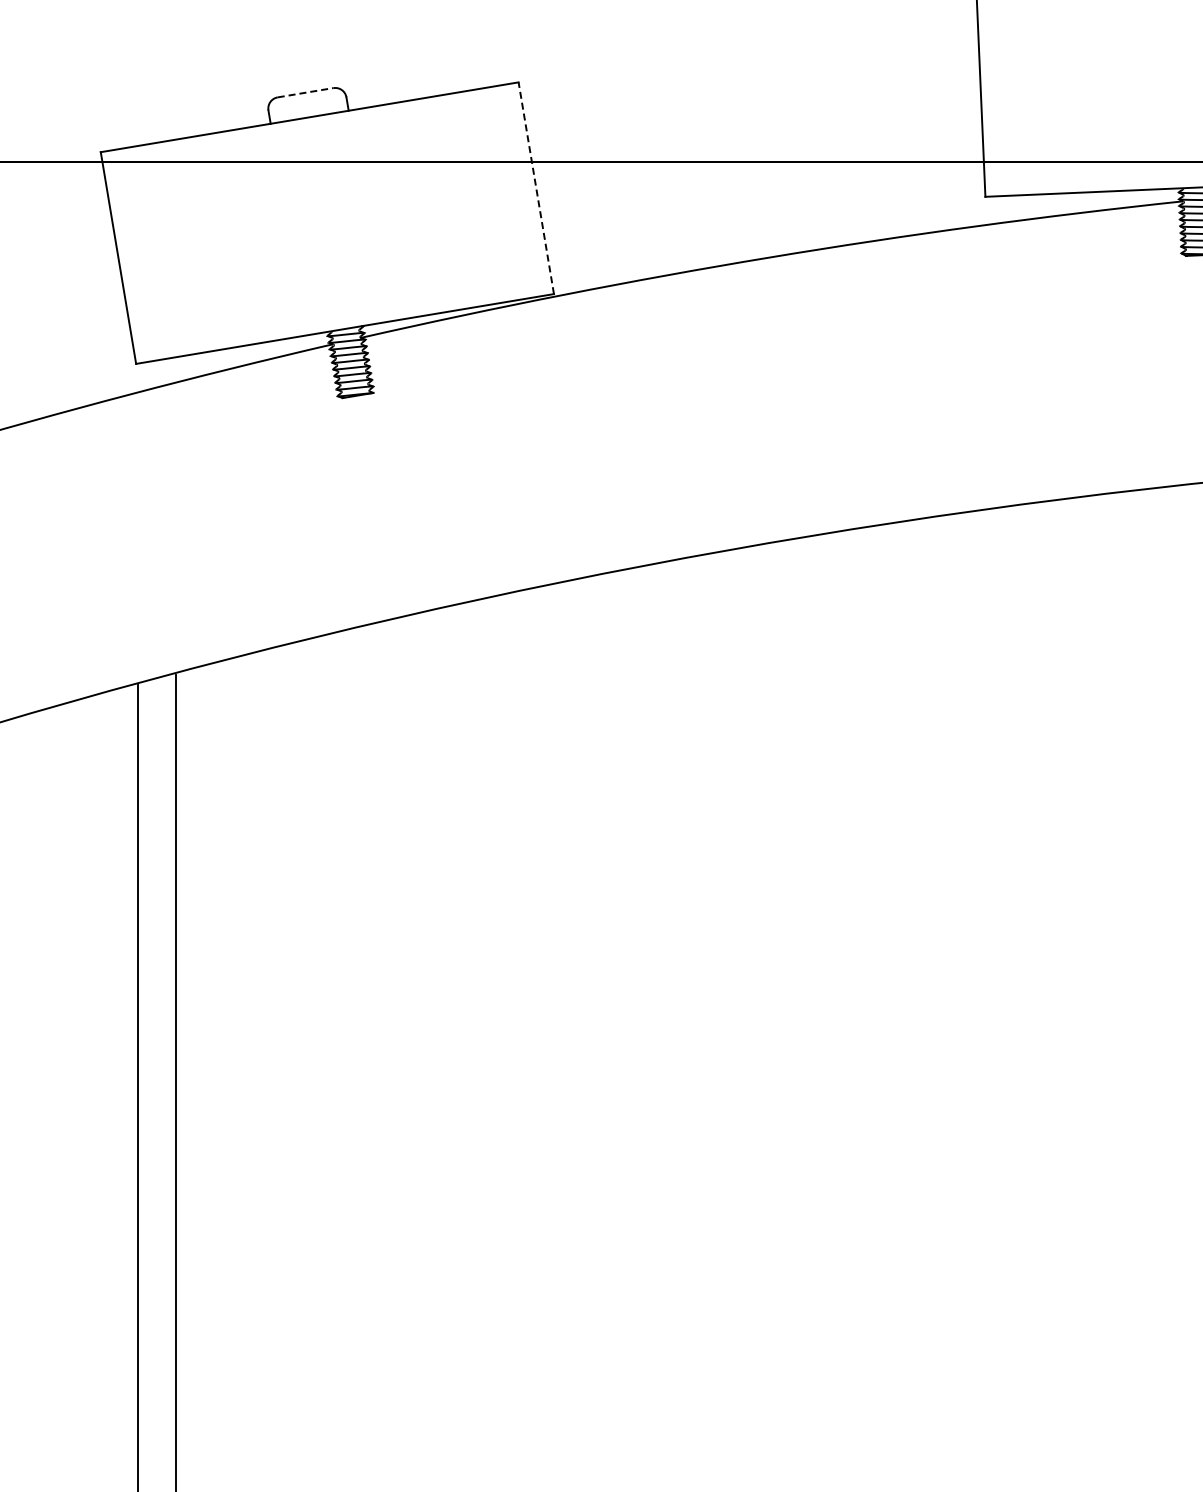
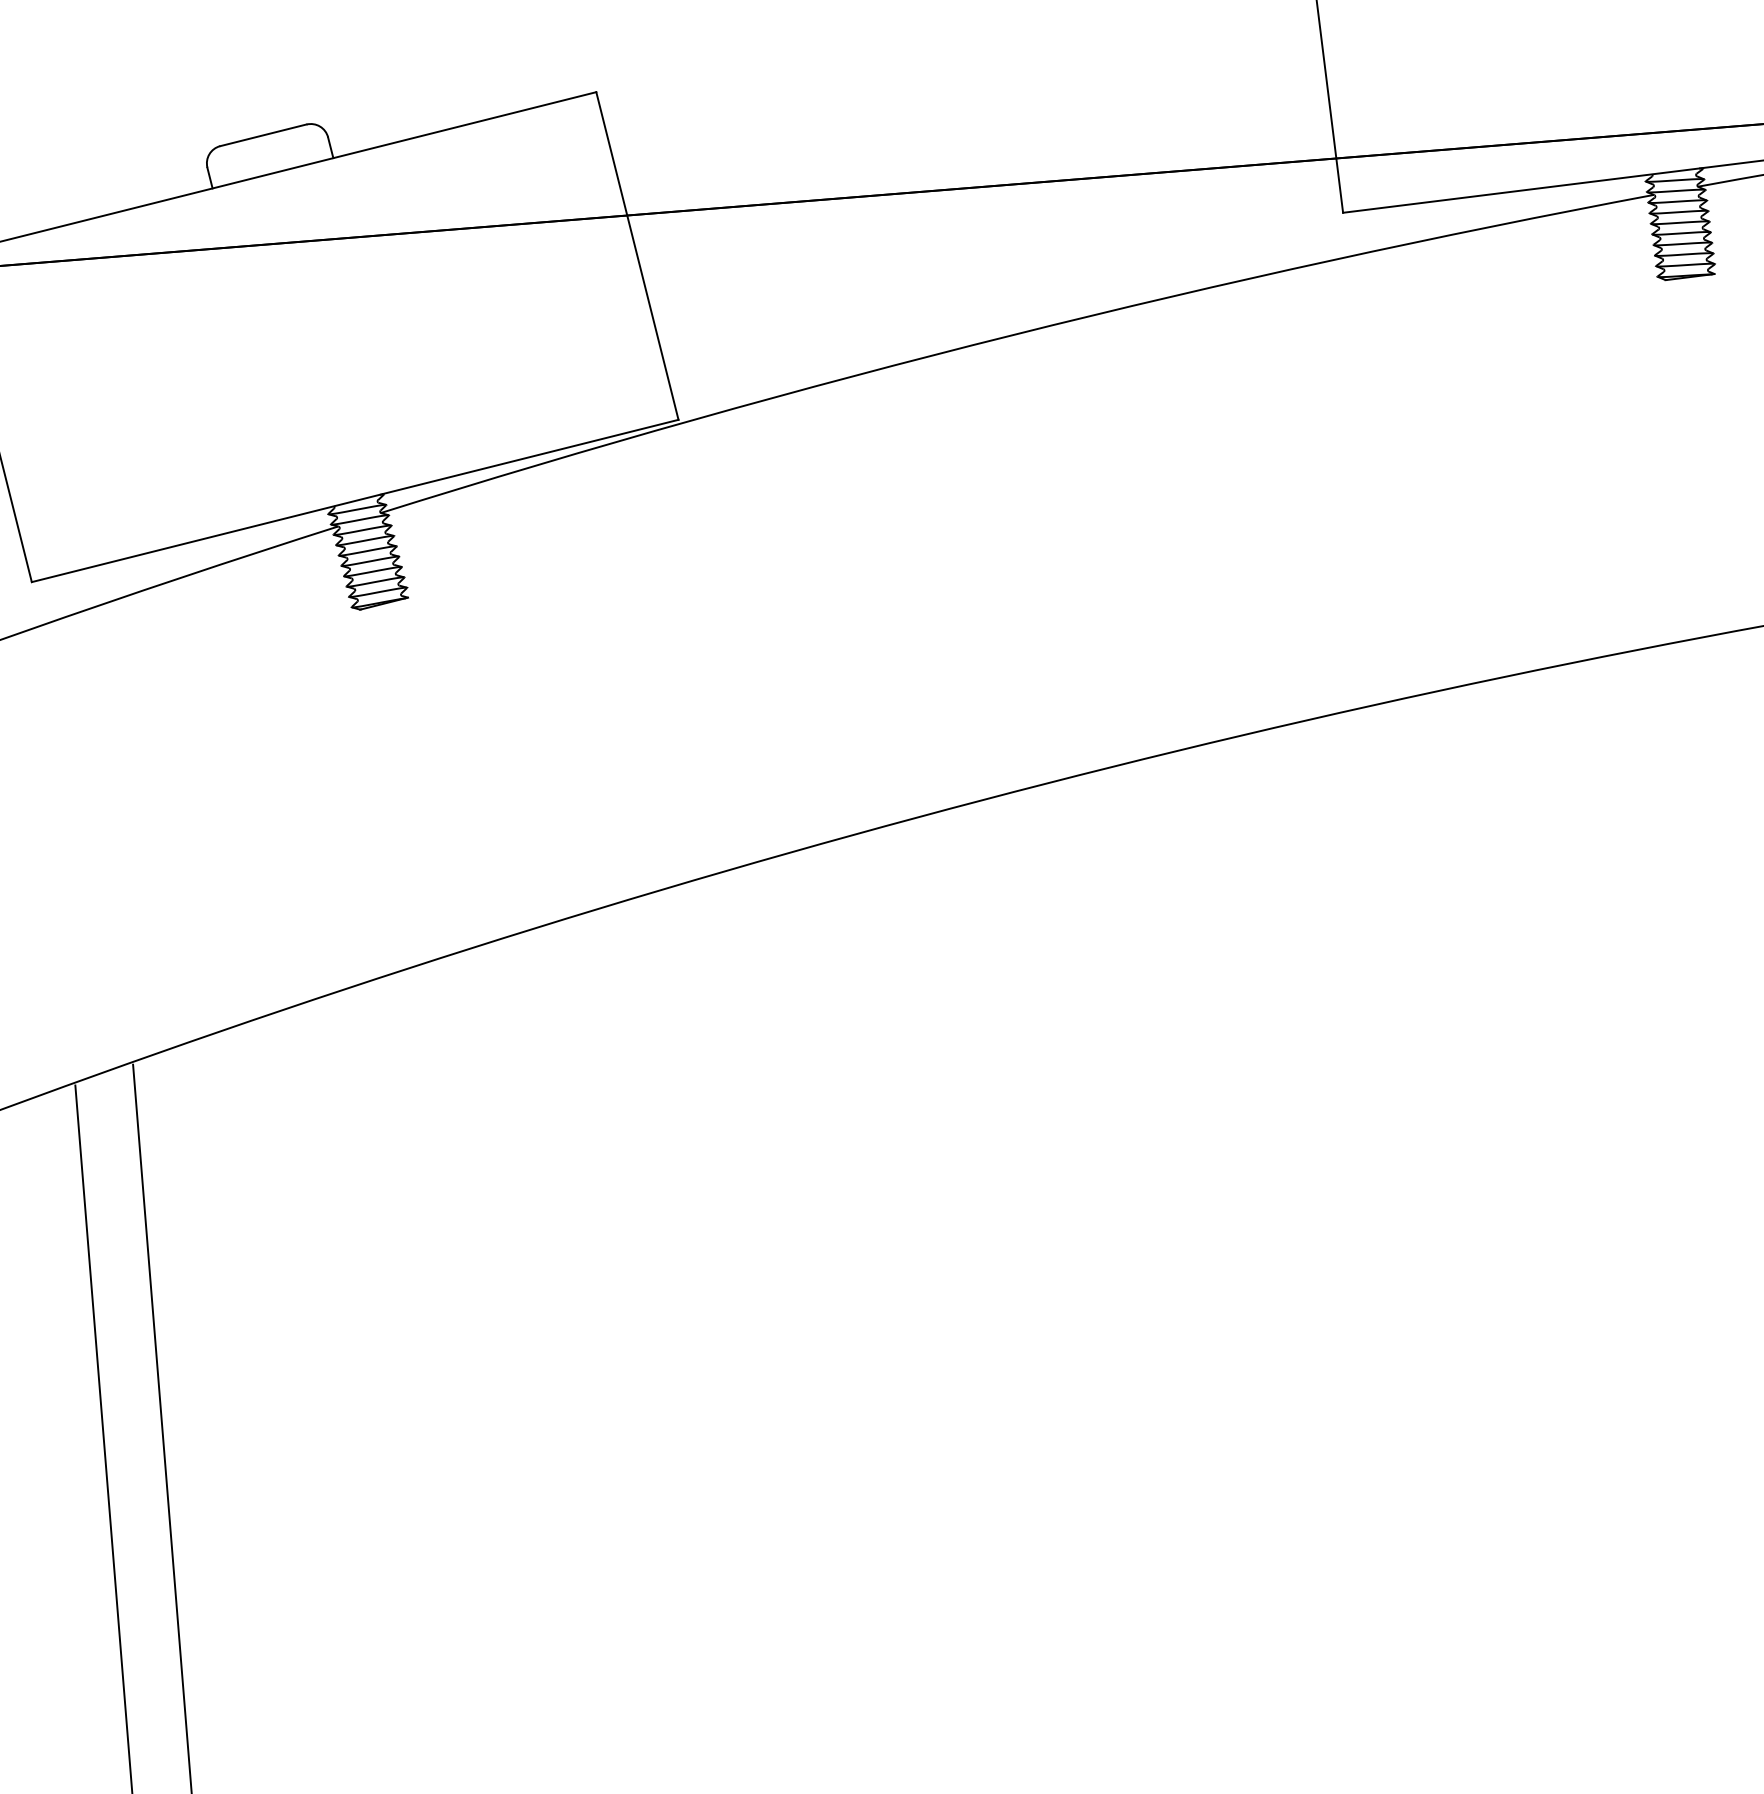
line: (306, 92) -> (264, 134), dashed -> solid
line: (536, 187) -> (637, 254), dashed -> solid

